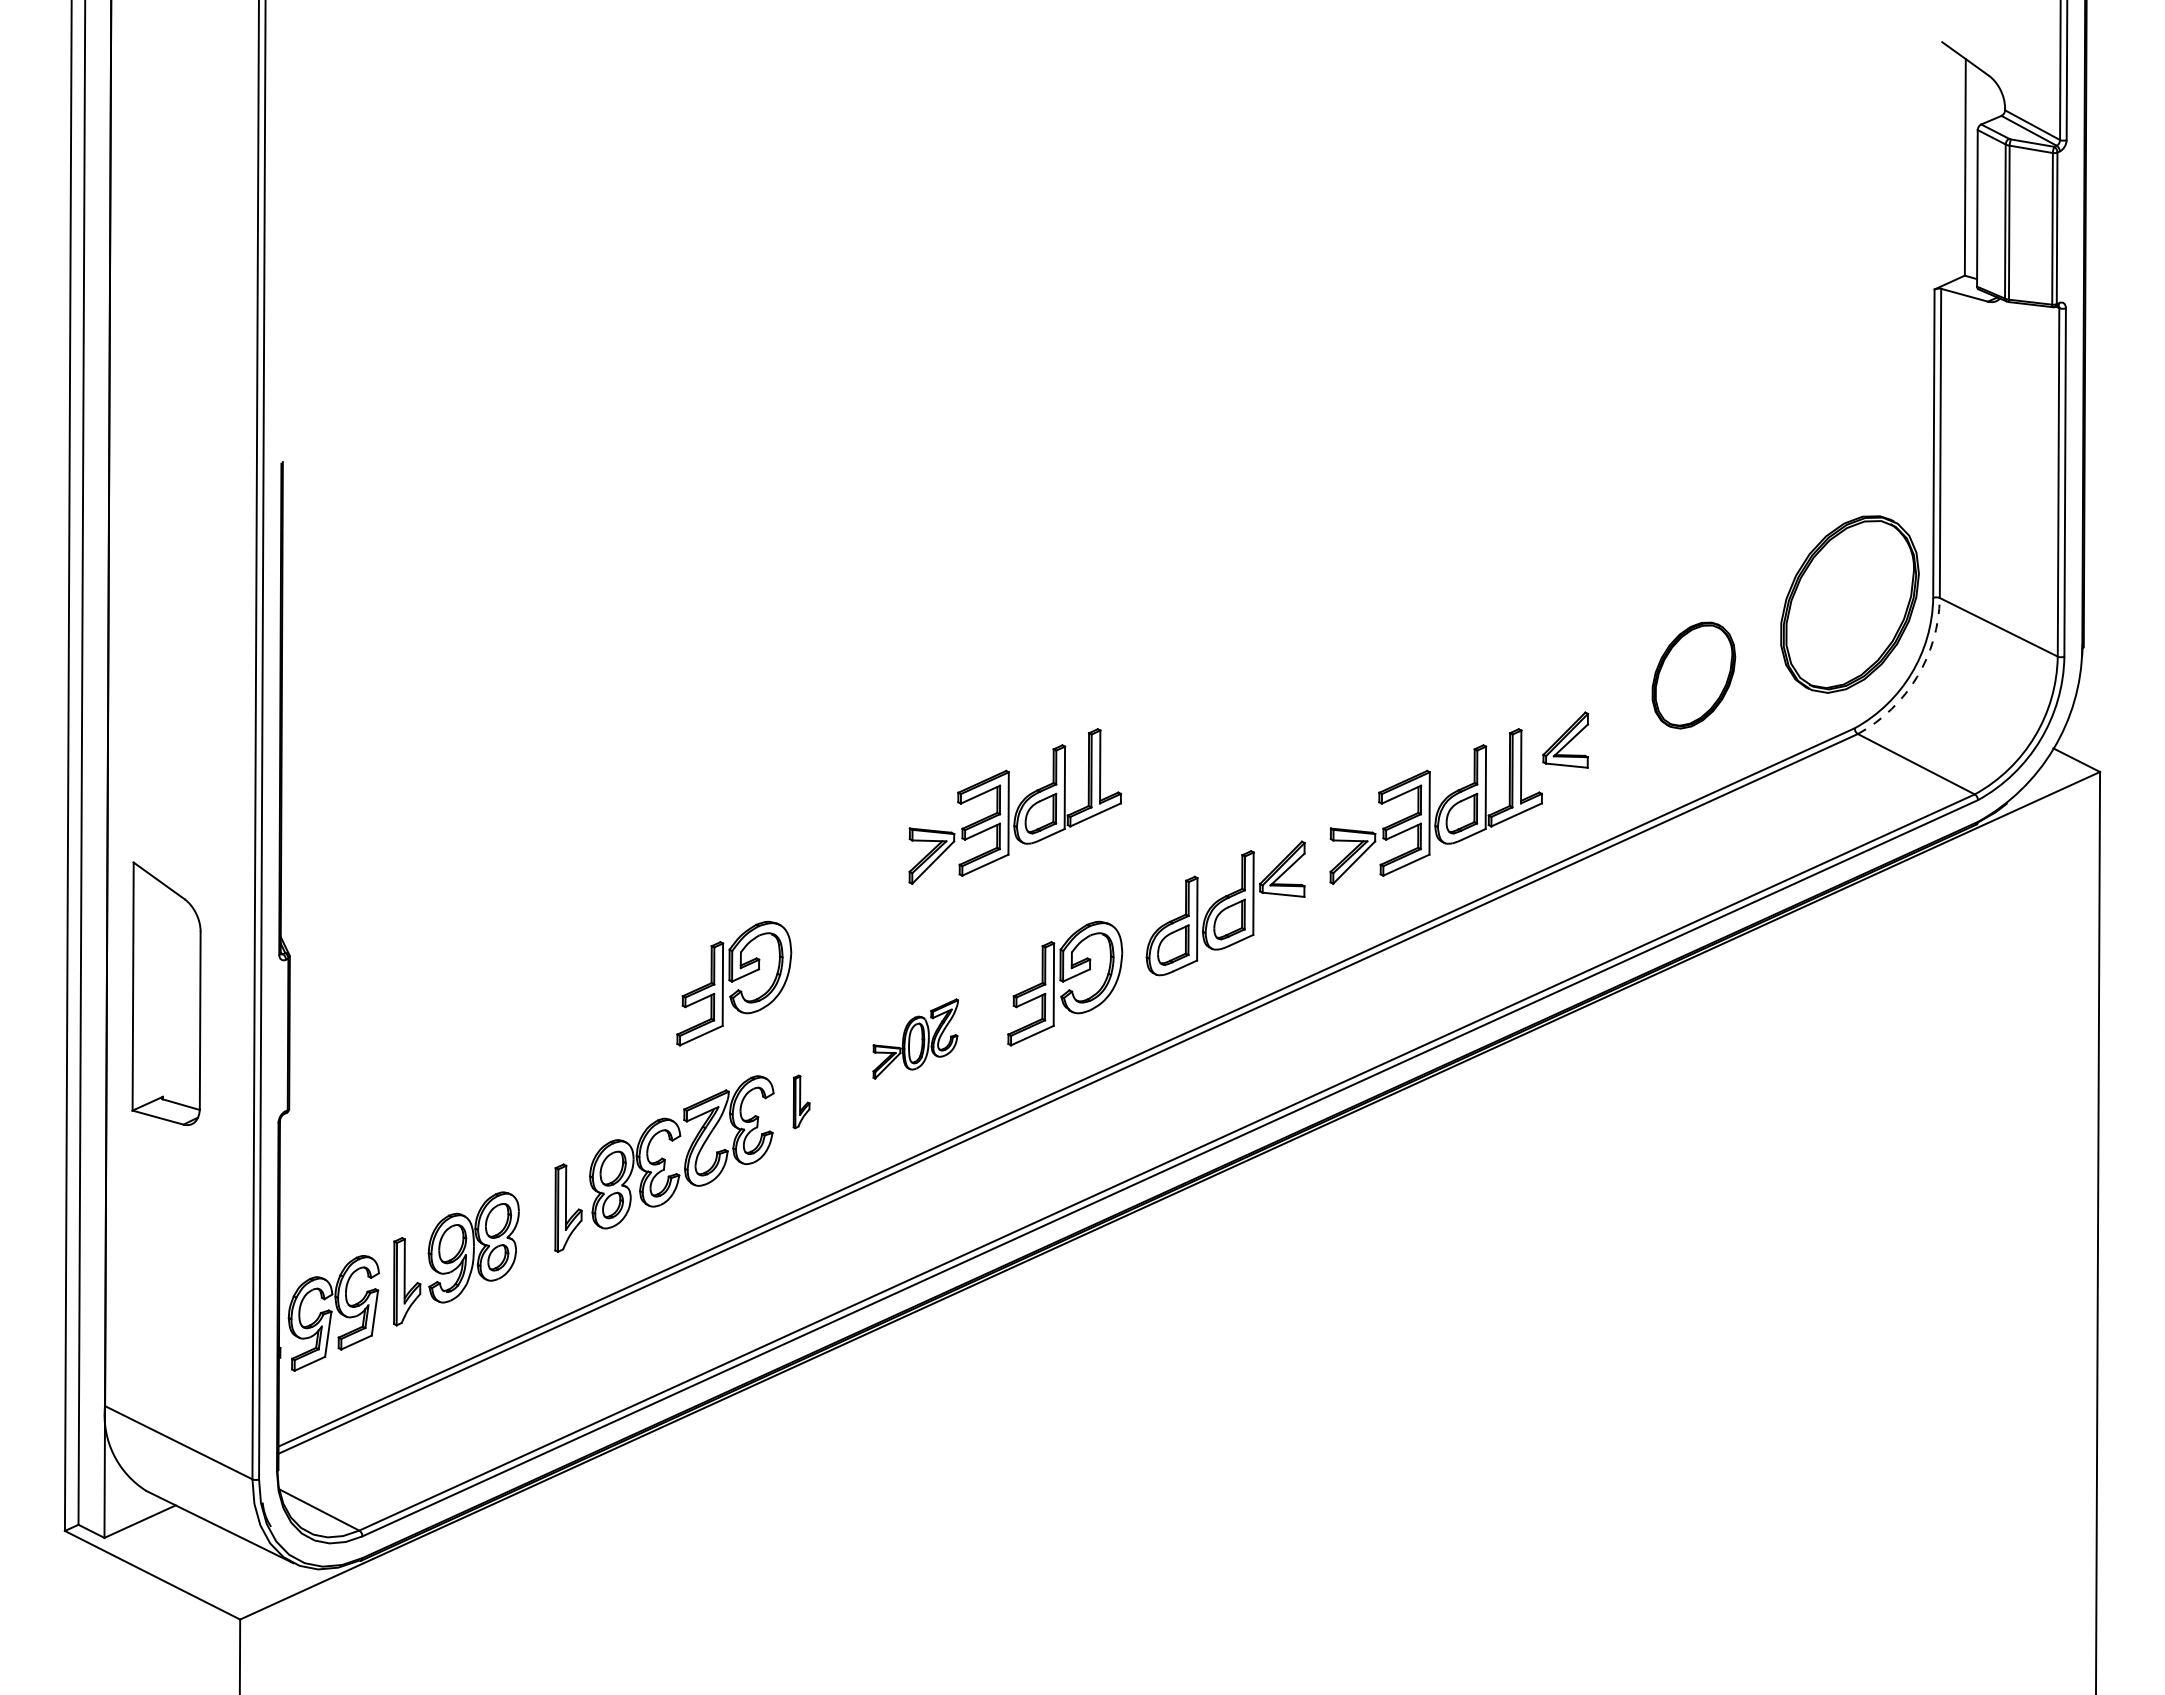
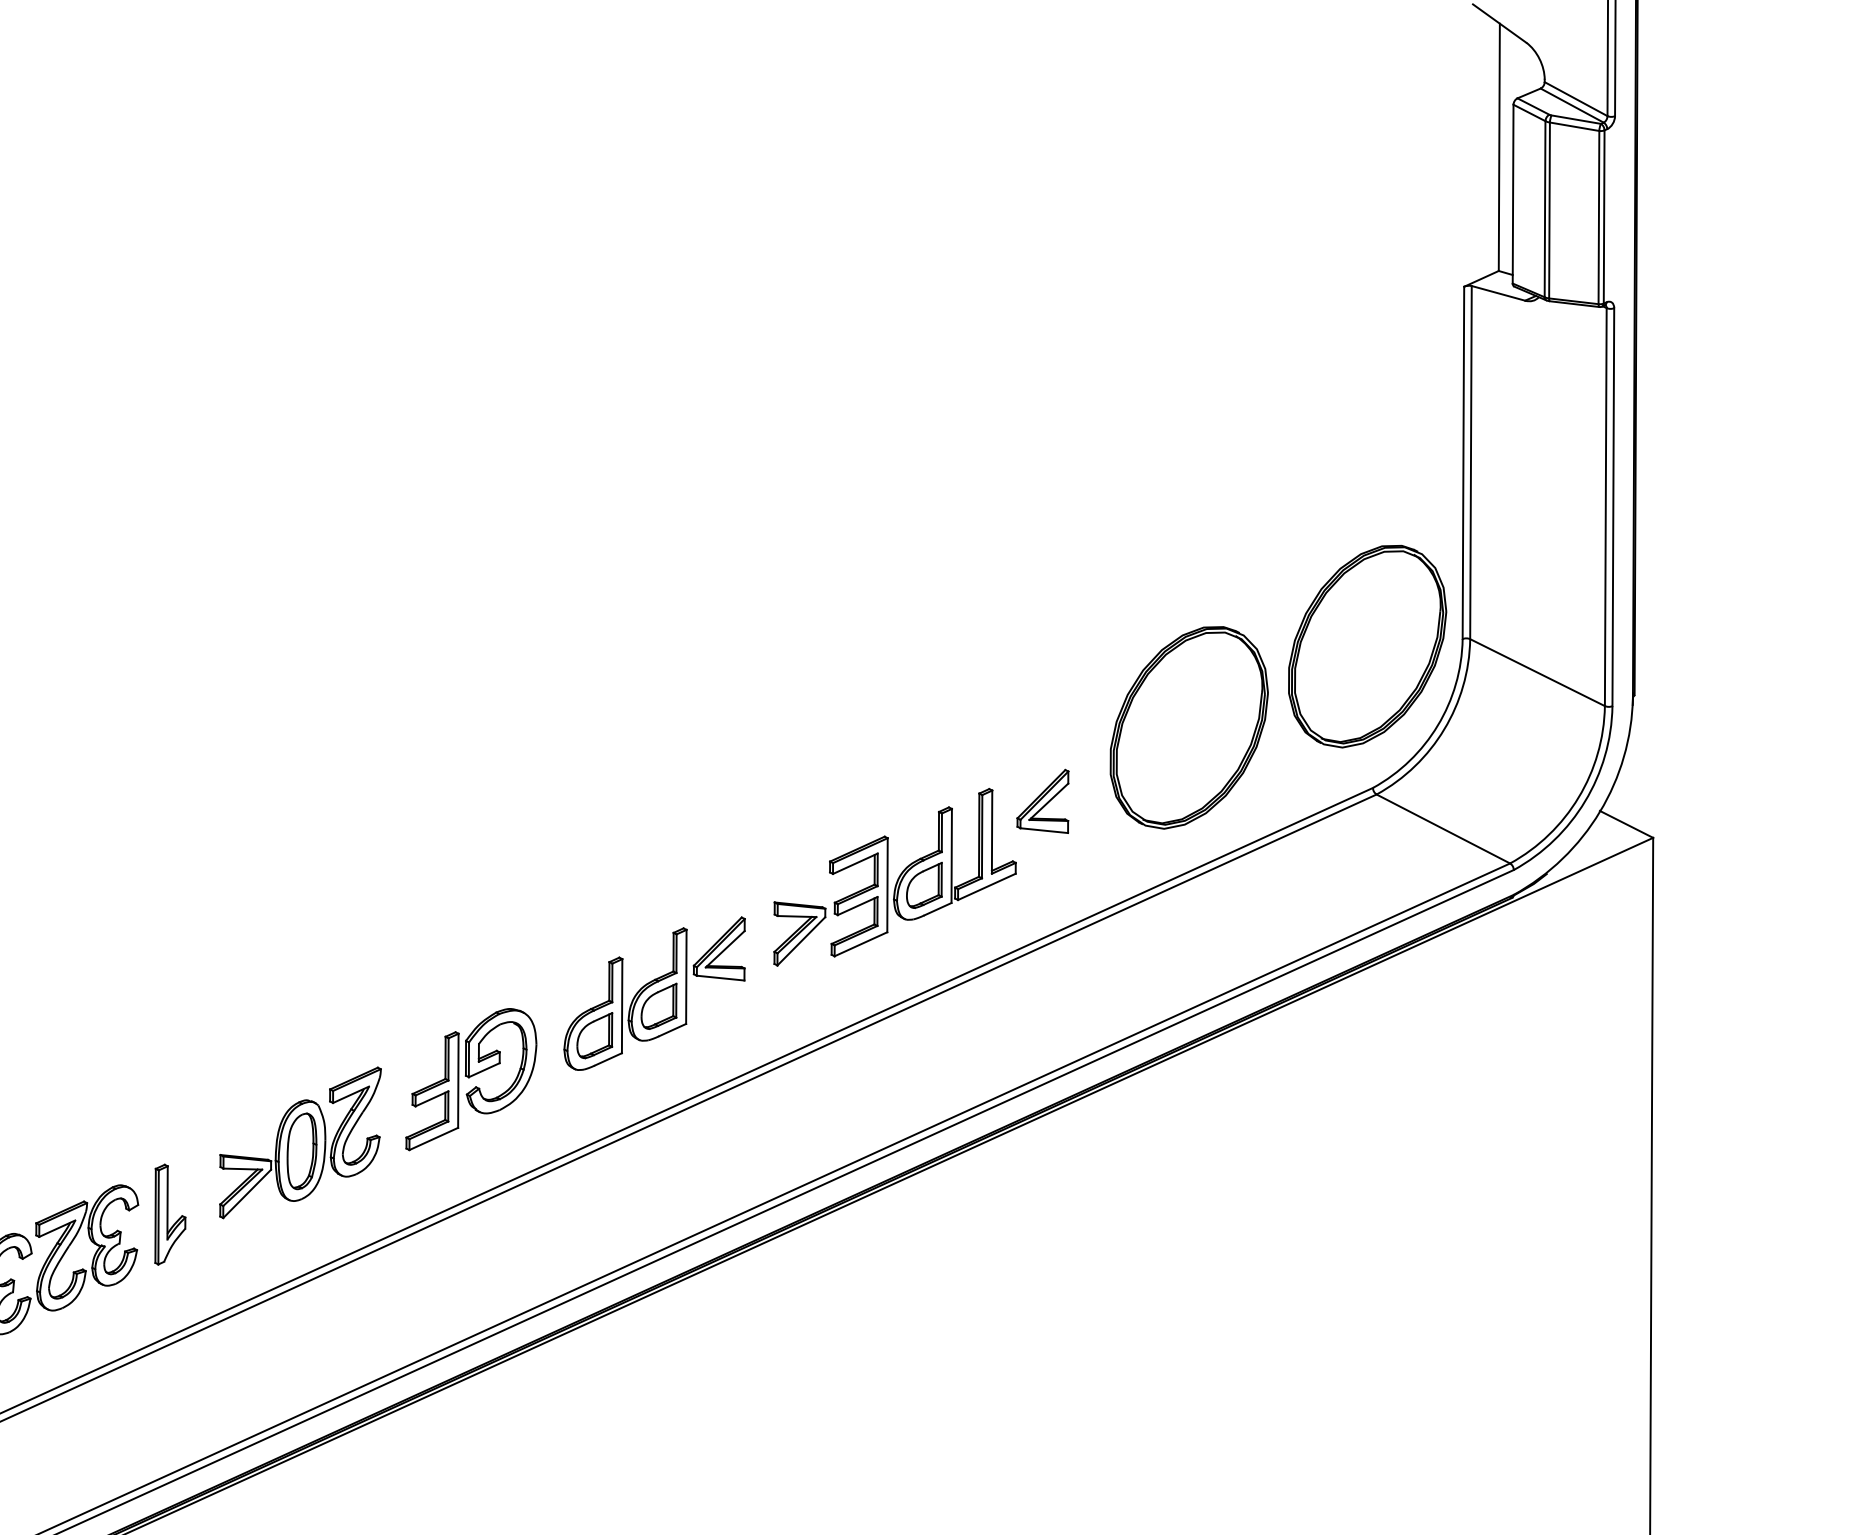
part: (1693, 675) -> (1188, 727), size x1.67
arc: (1917, 677) -> (1444, 729), dashed -> solid
part: (1014, 806) -> (413, 877), removed
part: (734, 983) -> (93, 1079), removed
part: (915, 1038) -> (300, 1142), size x1.67
part: (801, 1101) -> (170, 1214), size x1.67

